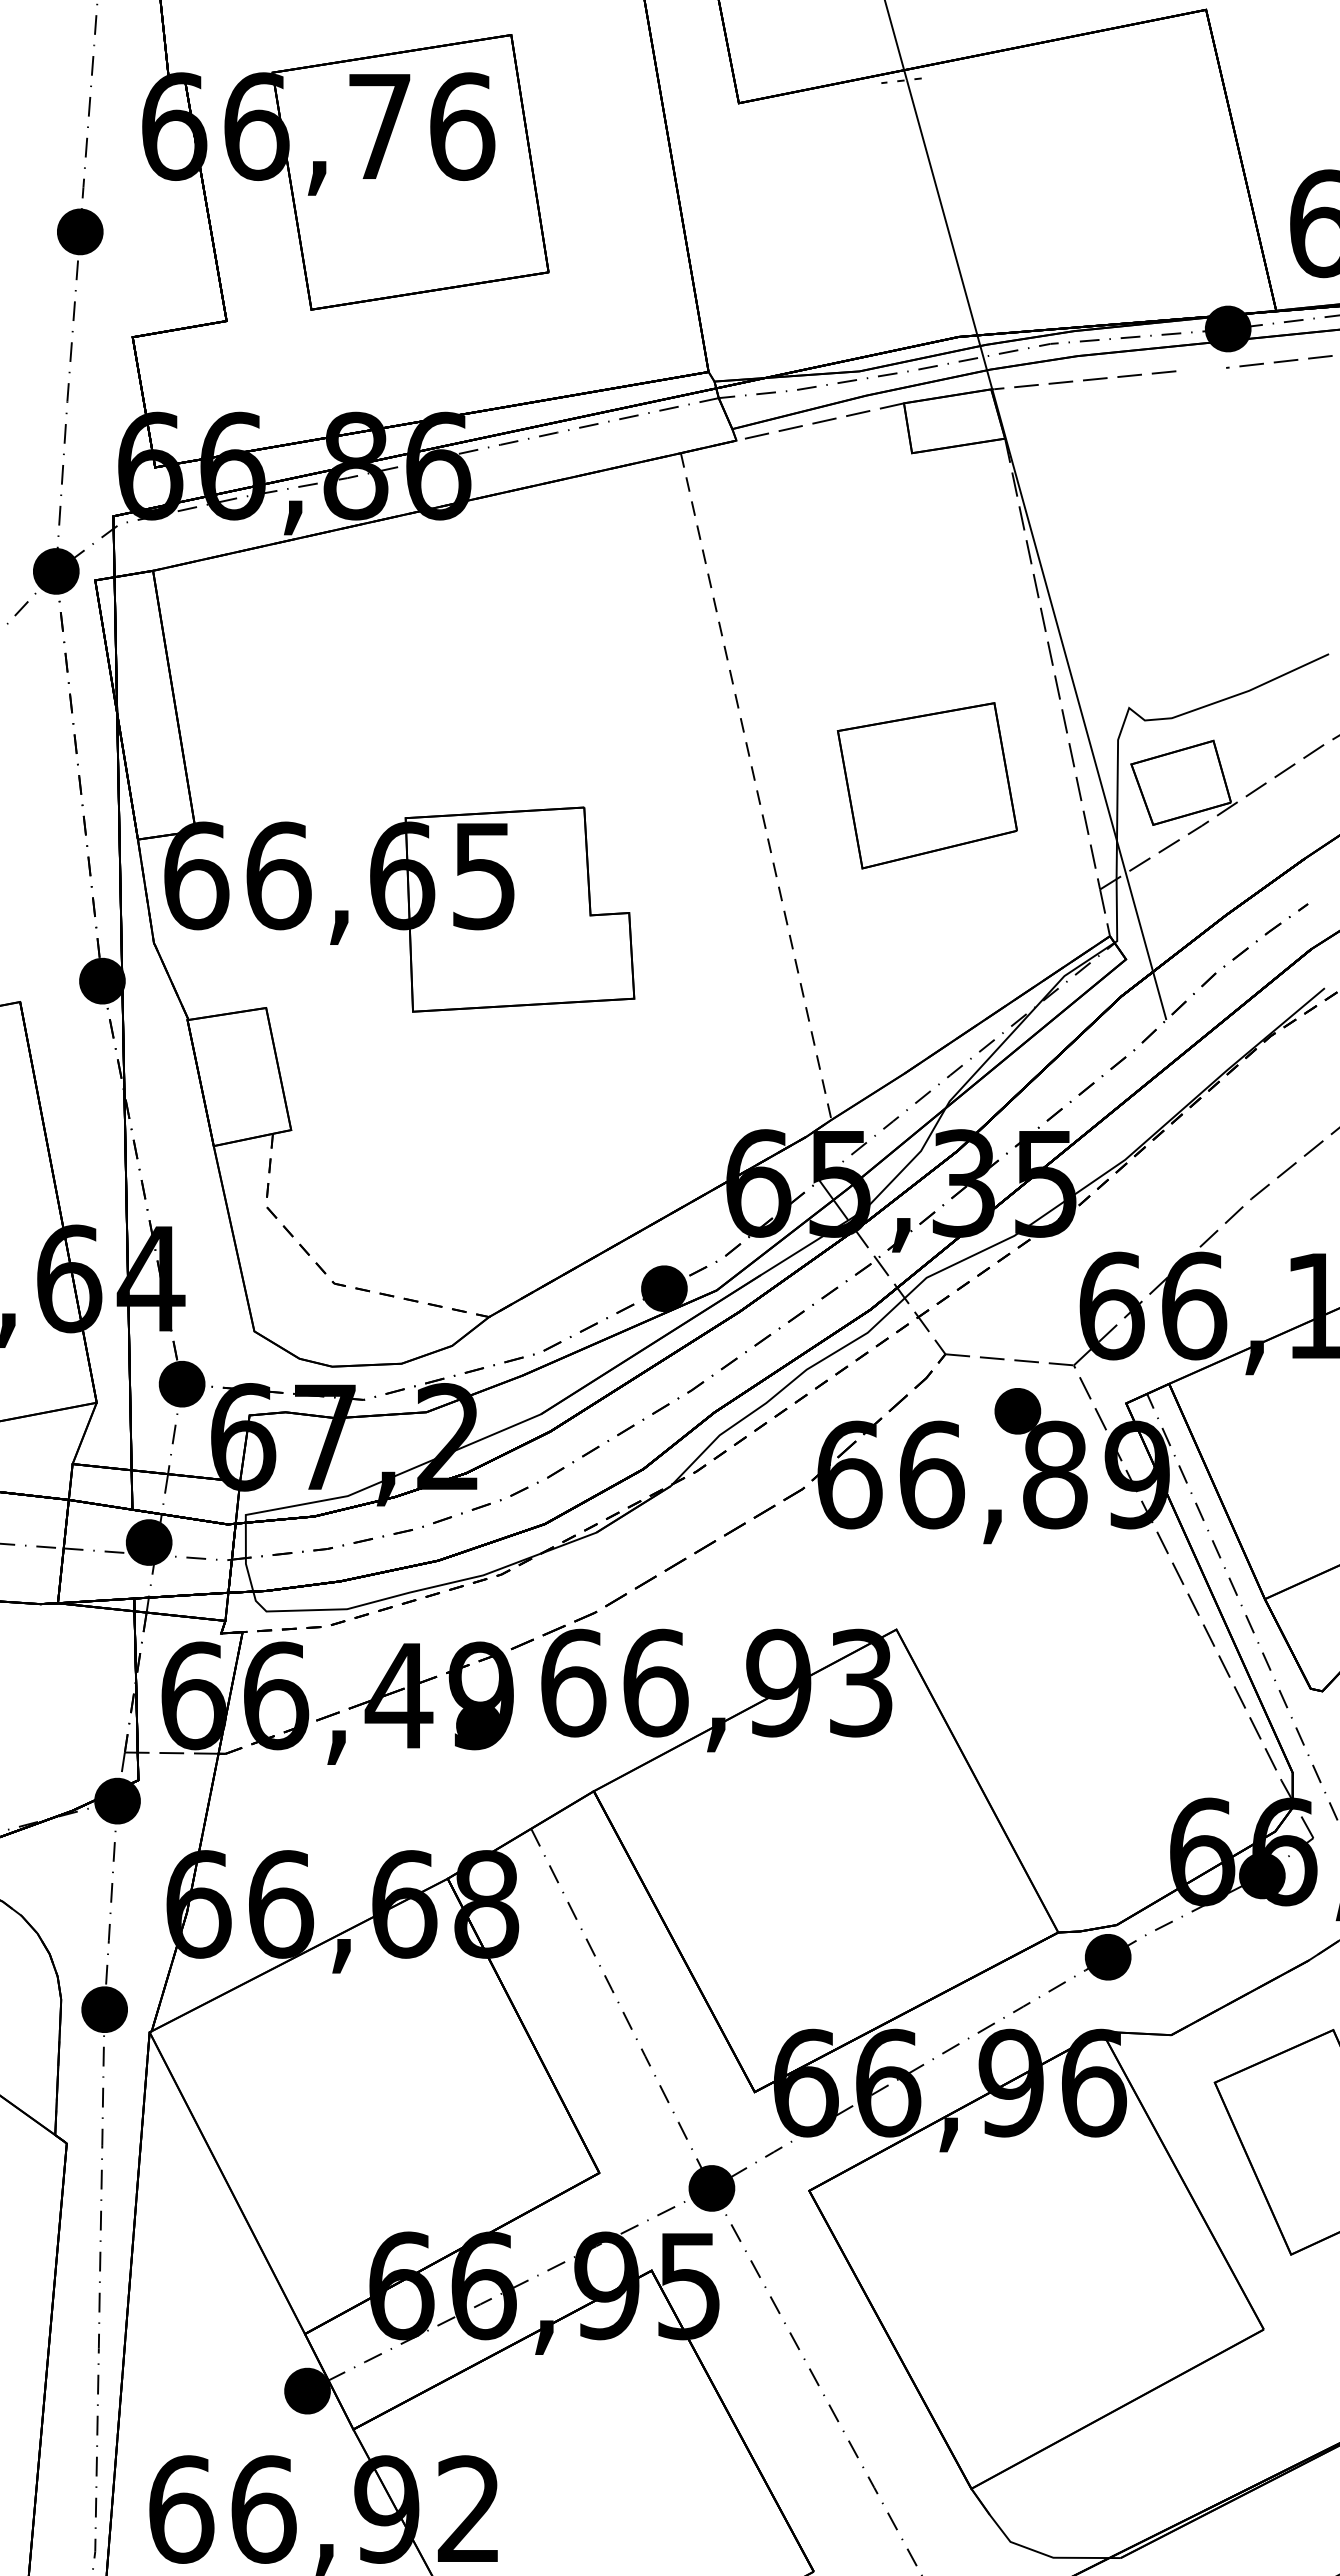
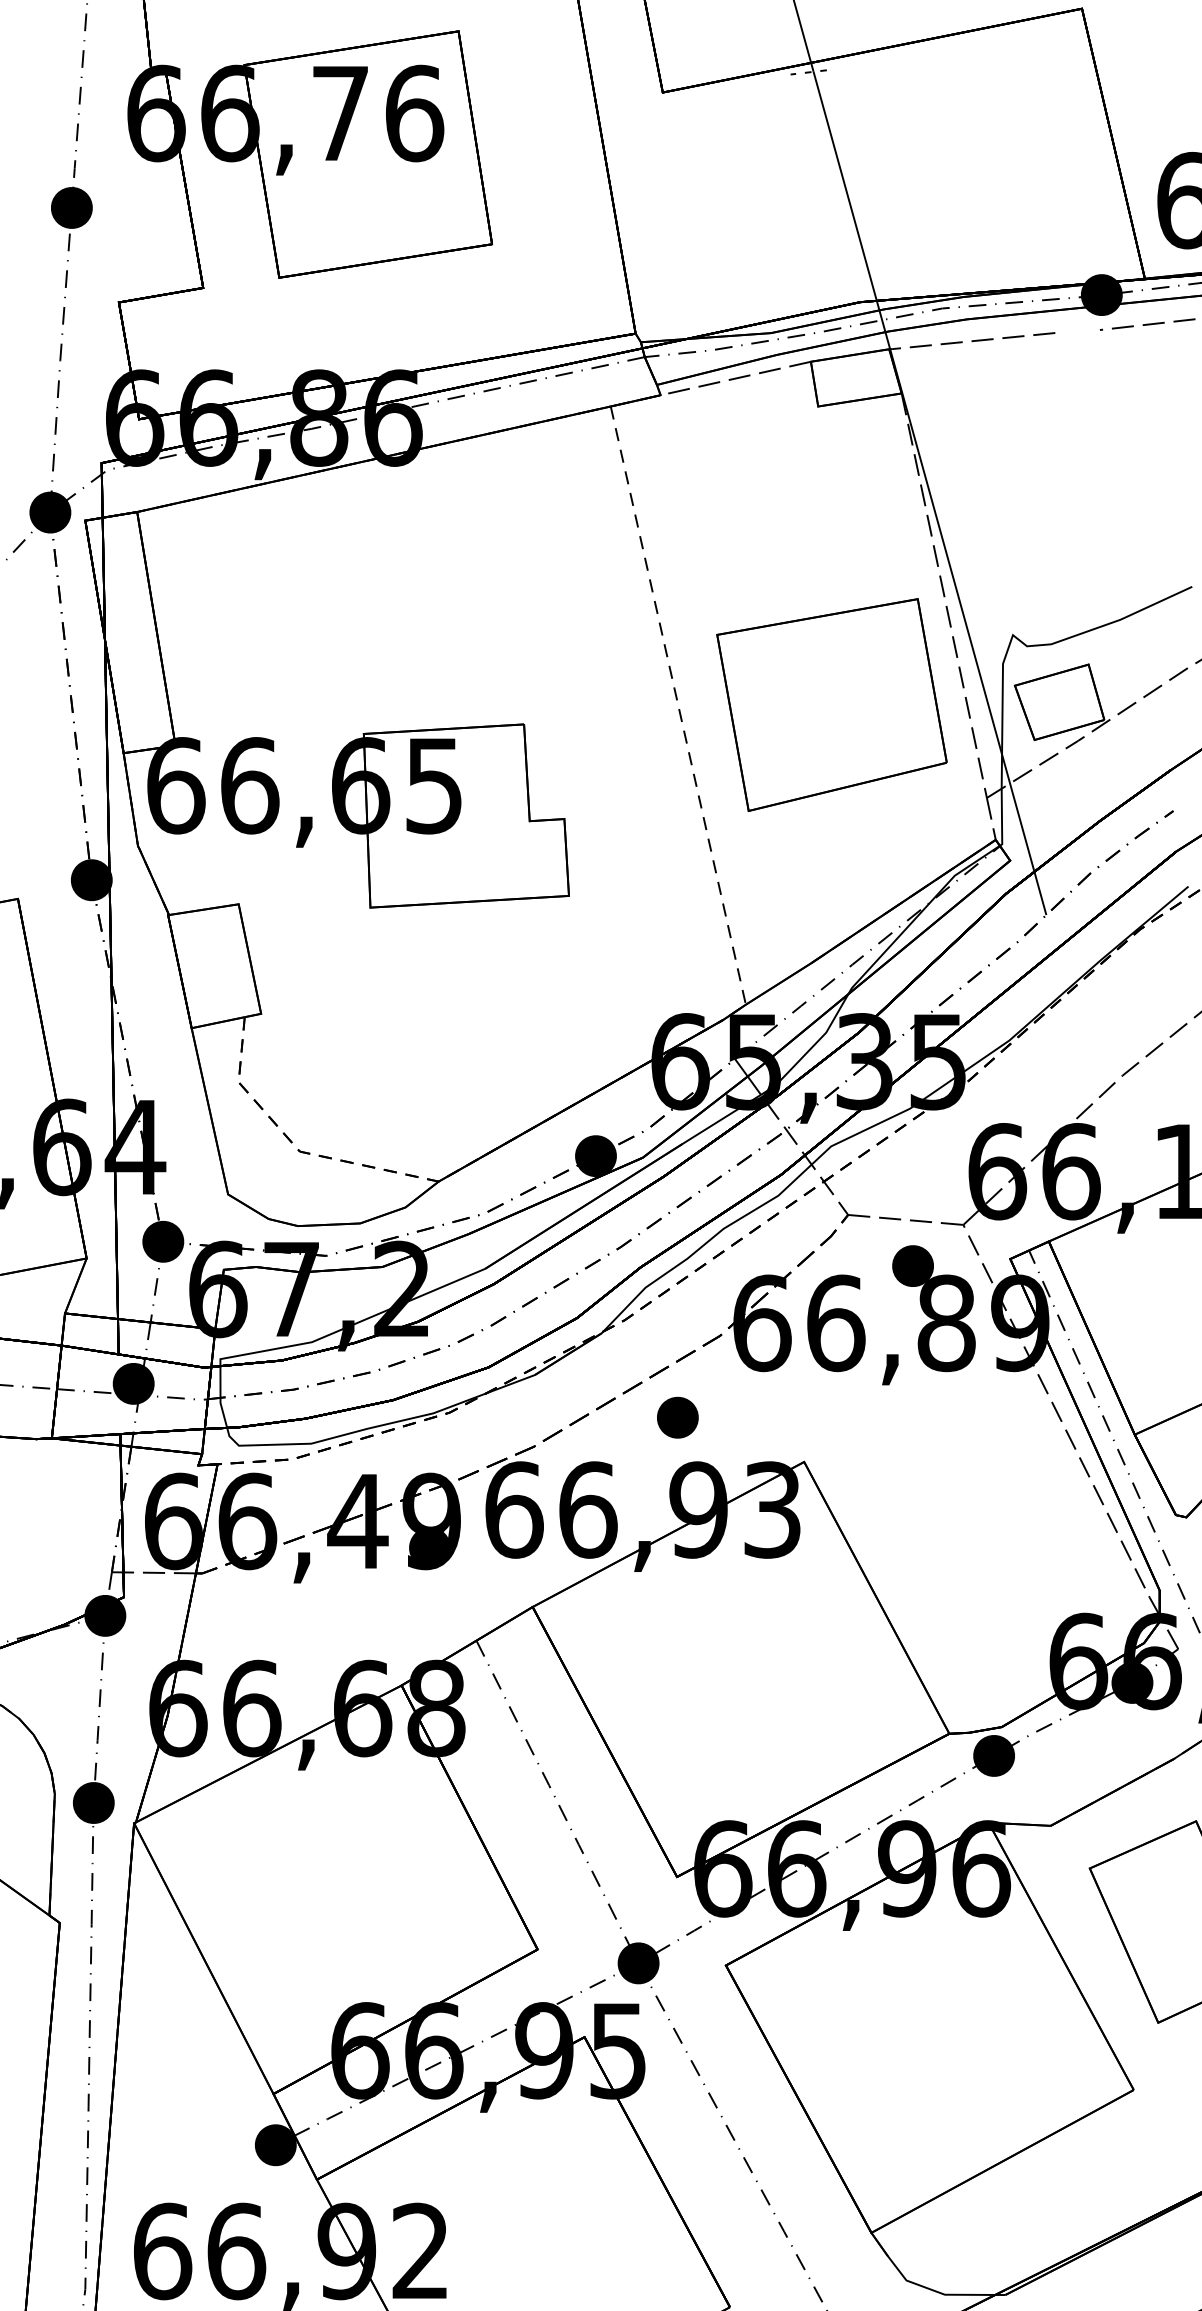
part: (927, 785) -> (832, 704), size x1.43
part: (755, 1580) -> (677, 1417), added

